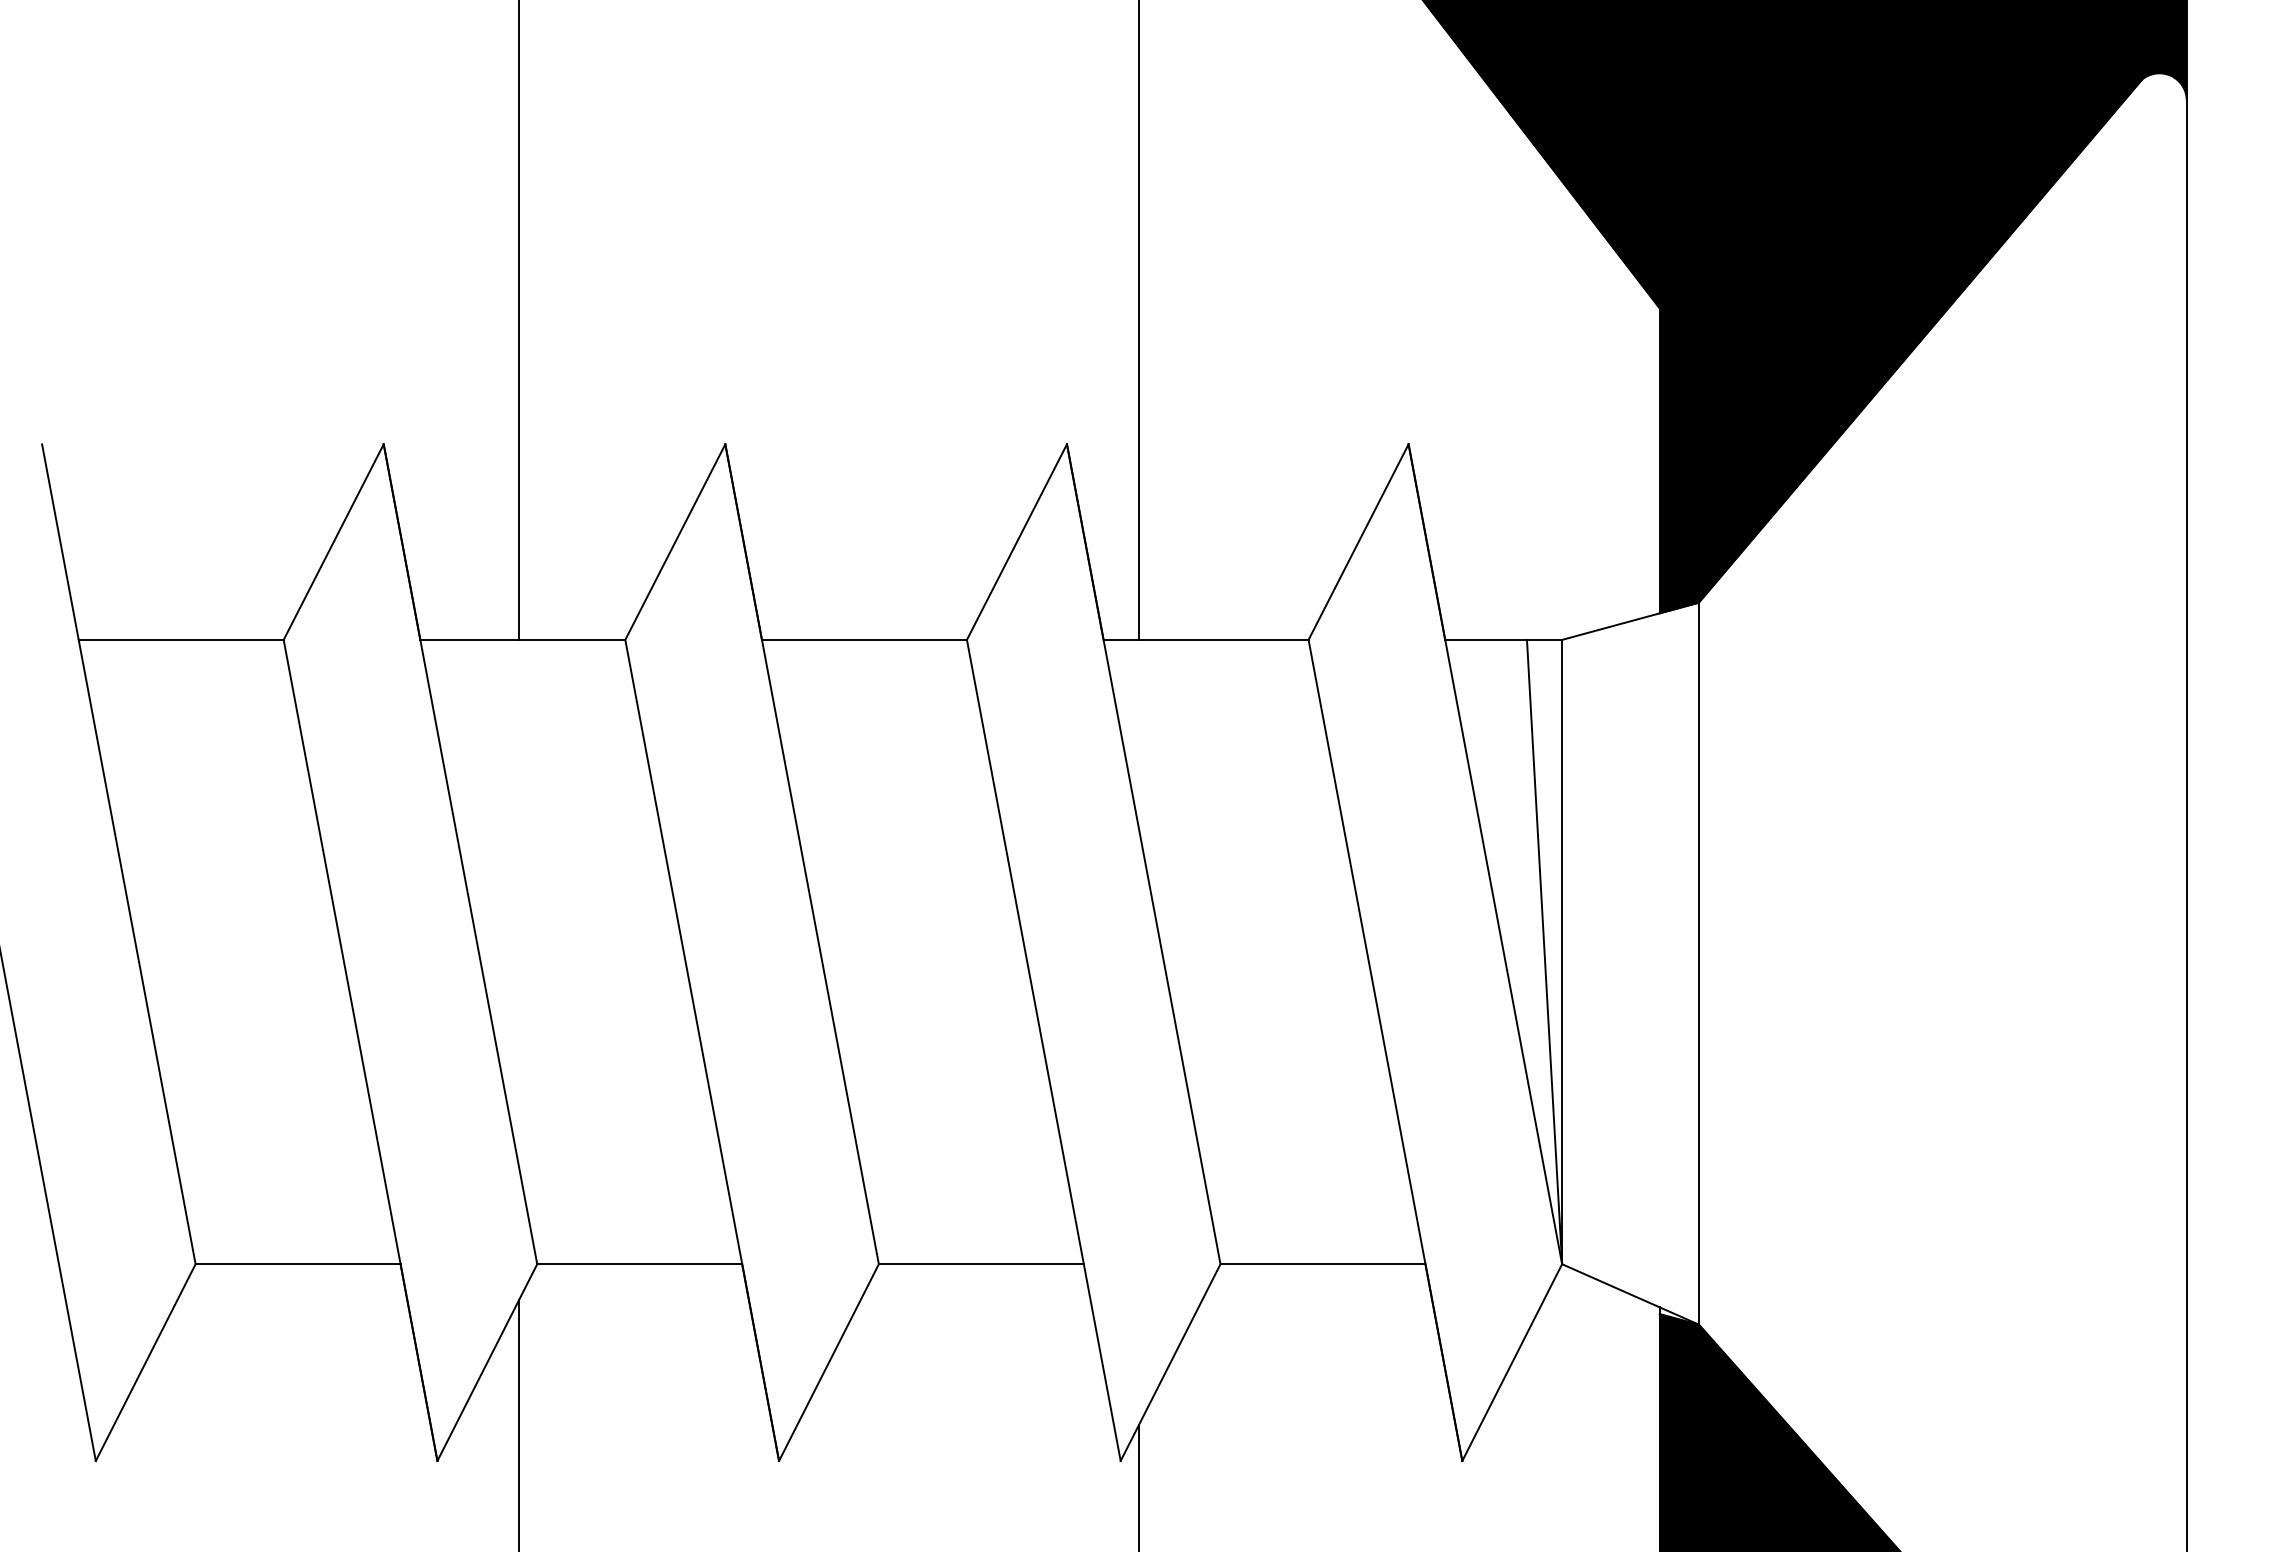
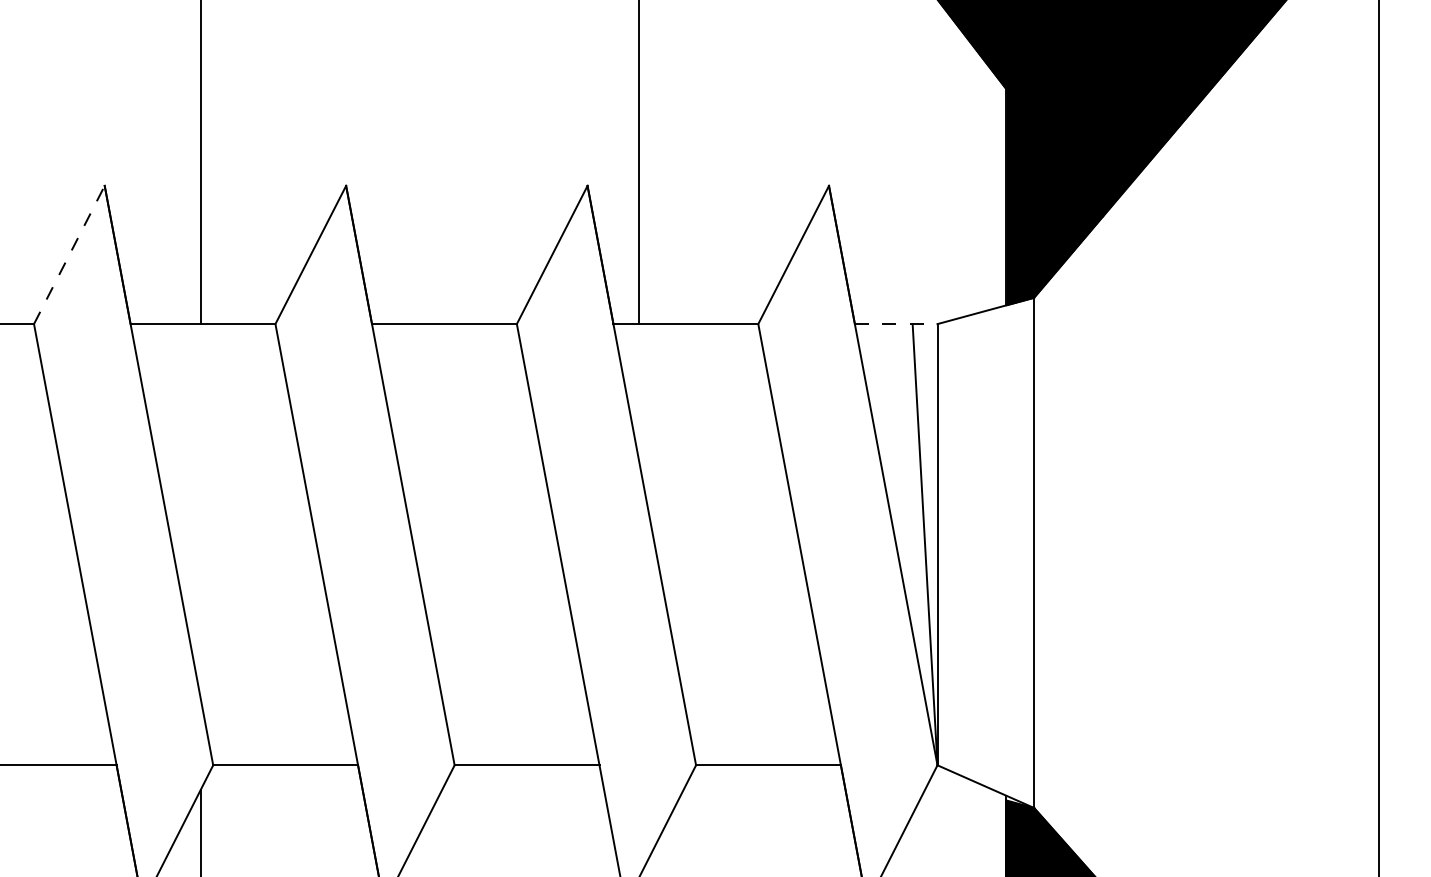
line: (333, 542) -> (69, 255), solid -> dashed
line: (1504, 639) -> (896, 323), solid -> dashed

